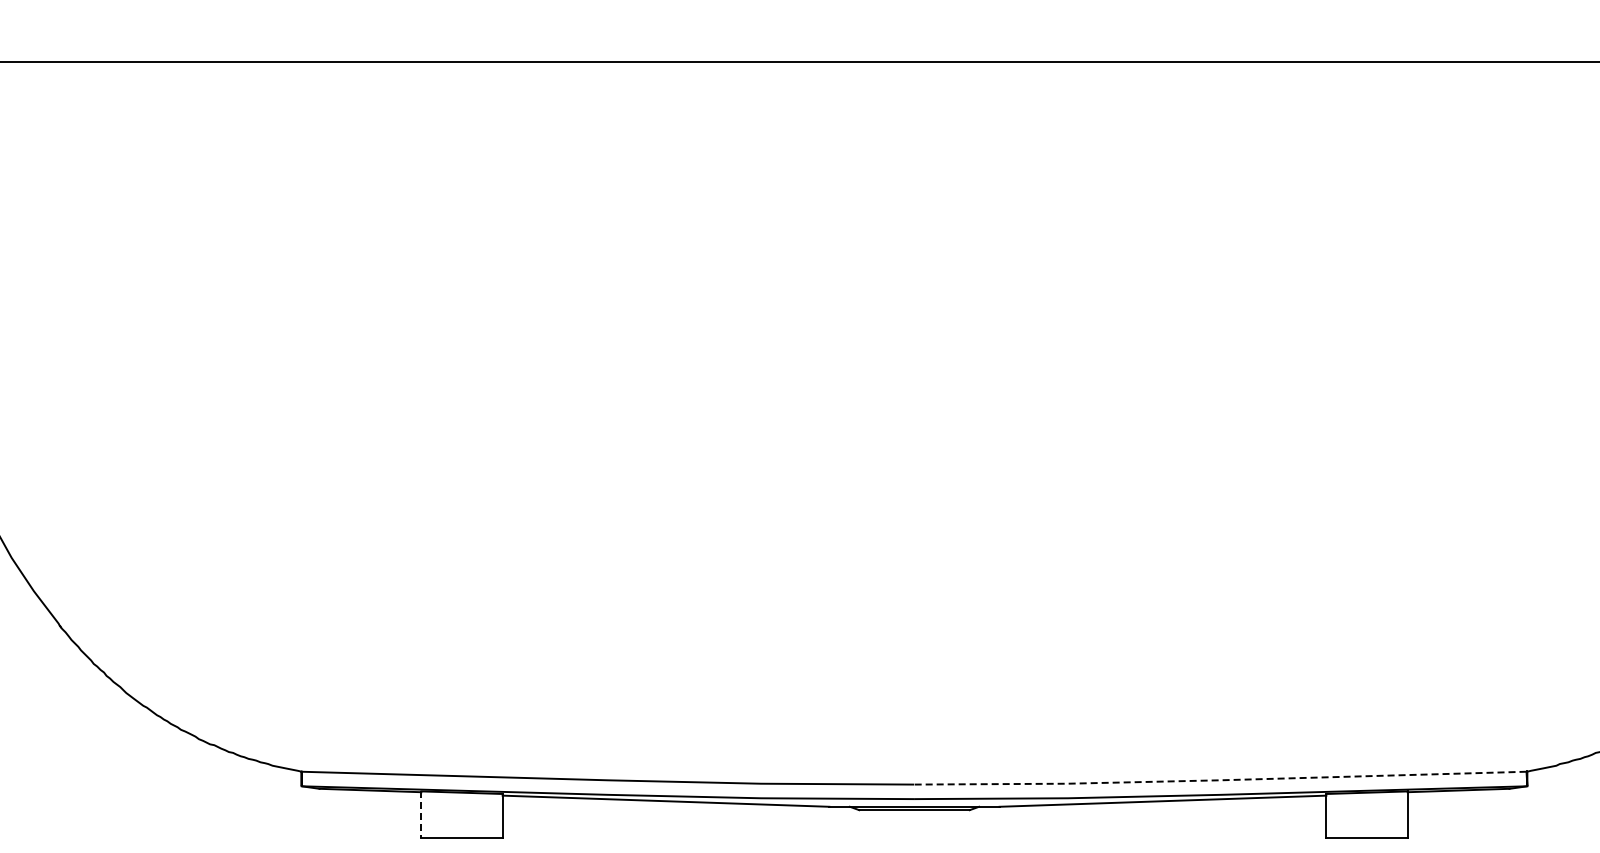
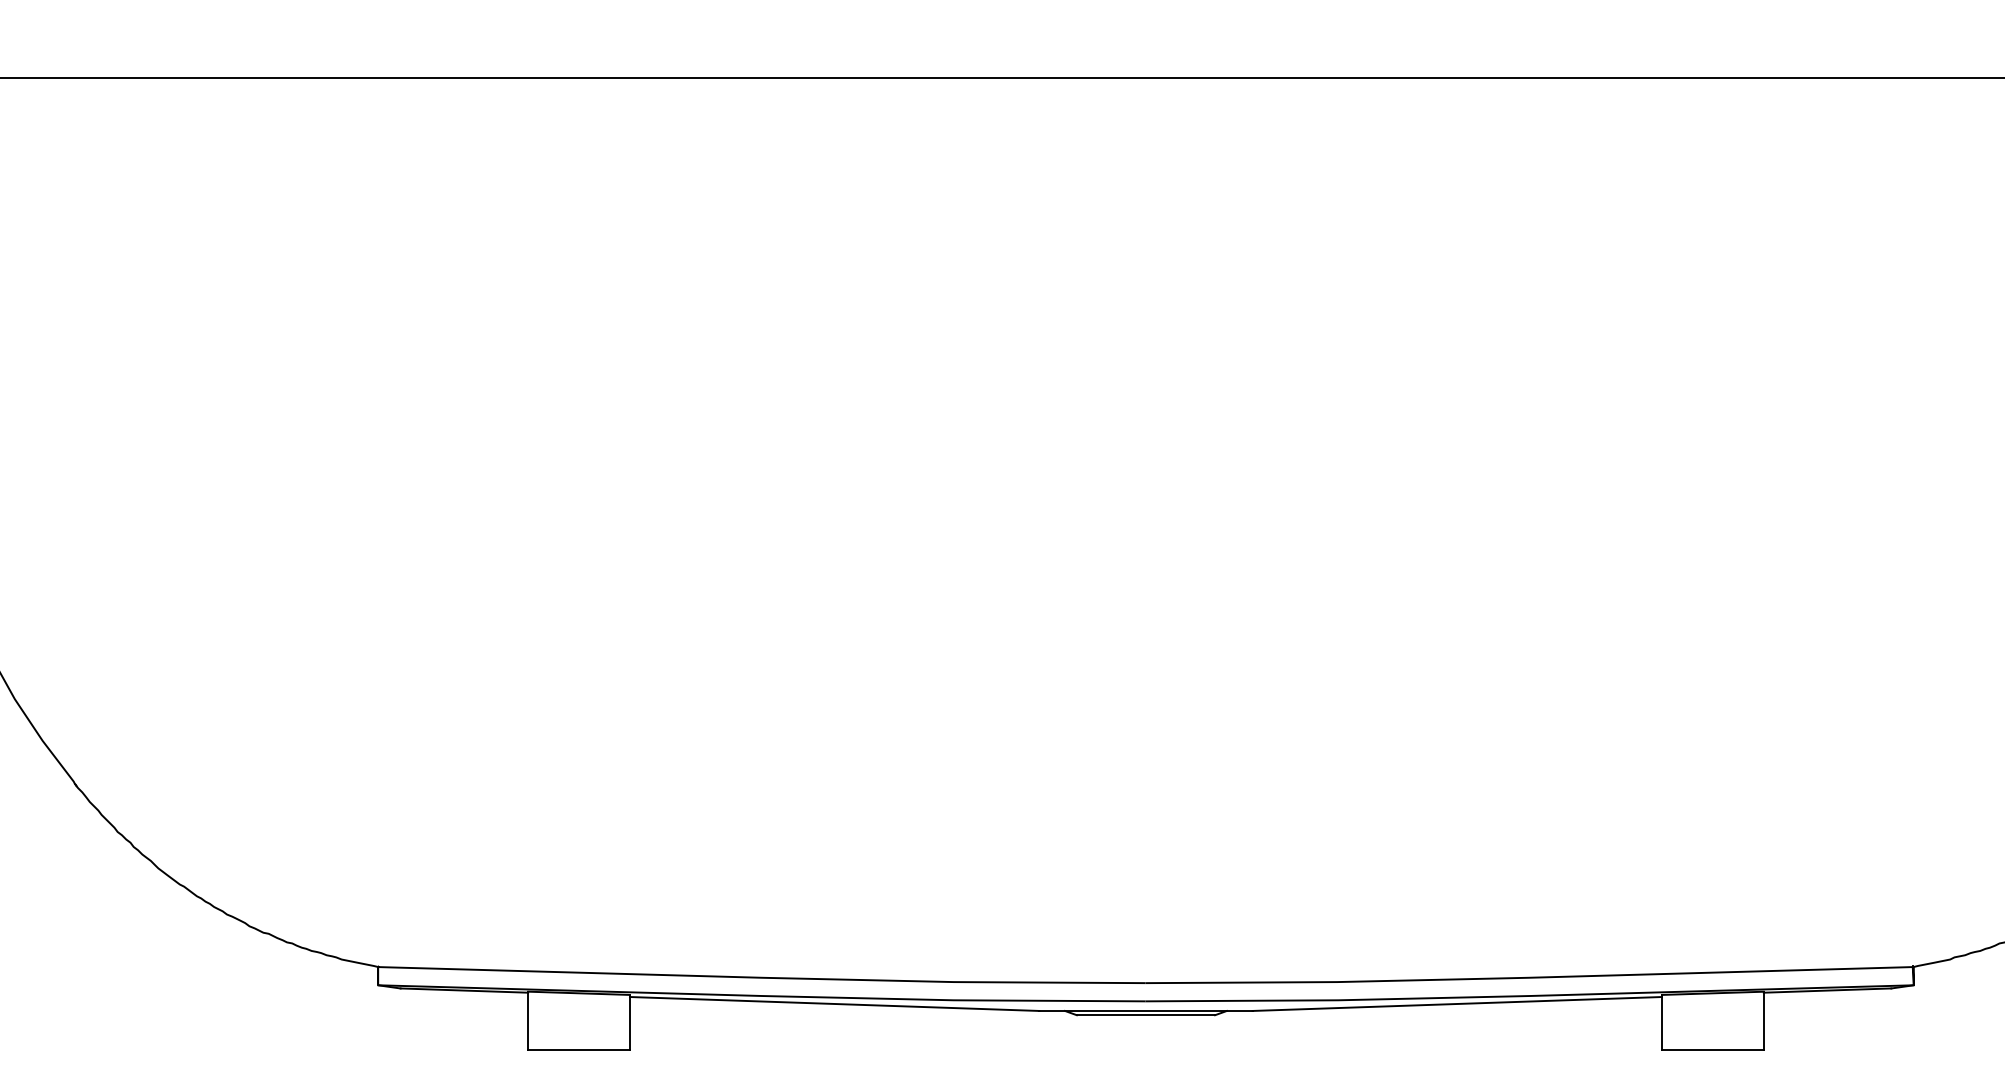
line: (1219, 780) -> (1528, 978), dashed -> solid
line: (421, 814) -> (528, 1020), dashed -> solid

